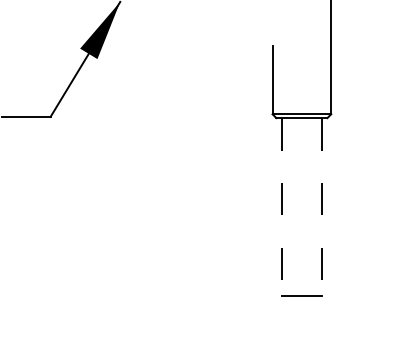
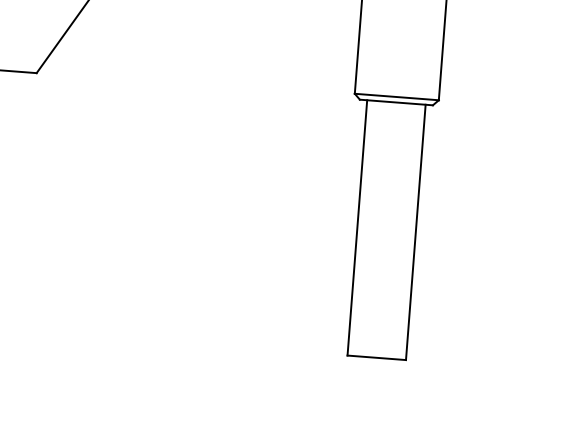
line: (281, 207) -> (357, 228), dashed -> solid
line: (322, 207) -> (416, 232), dashed -> solid

